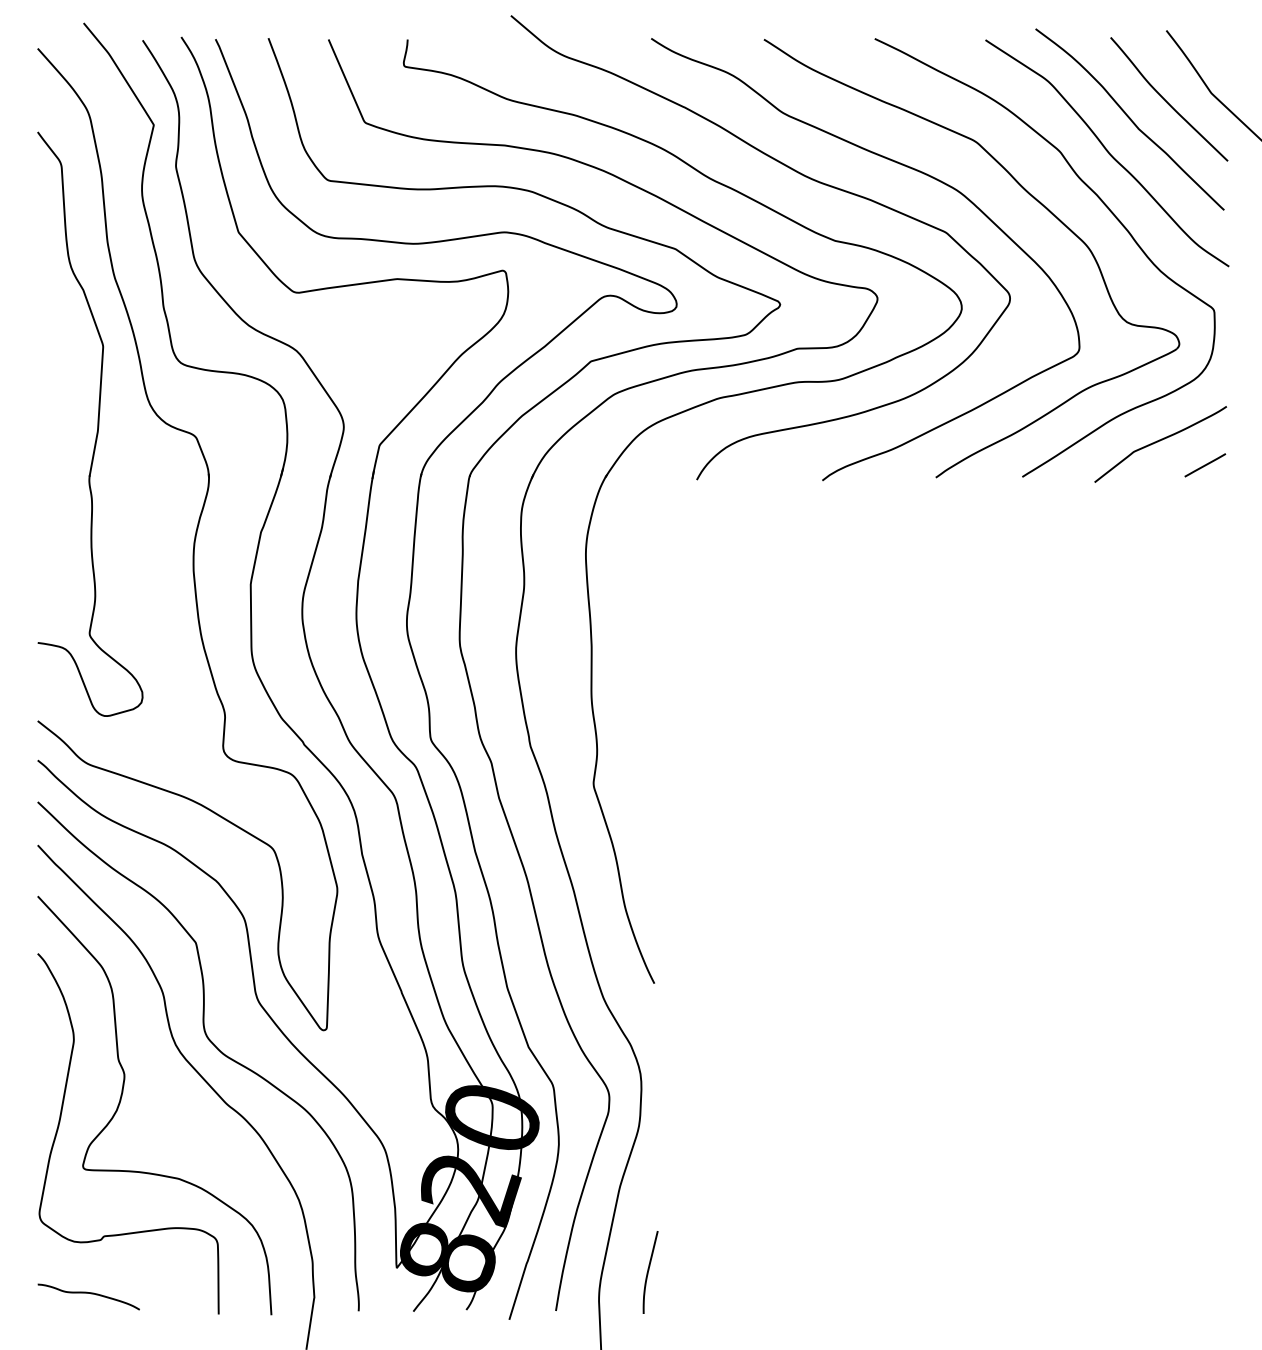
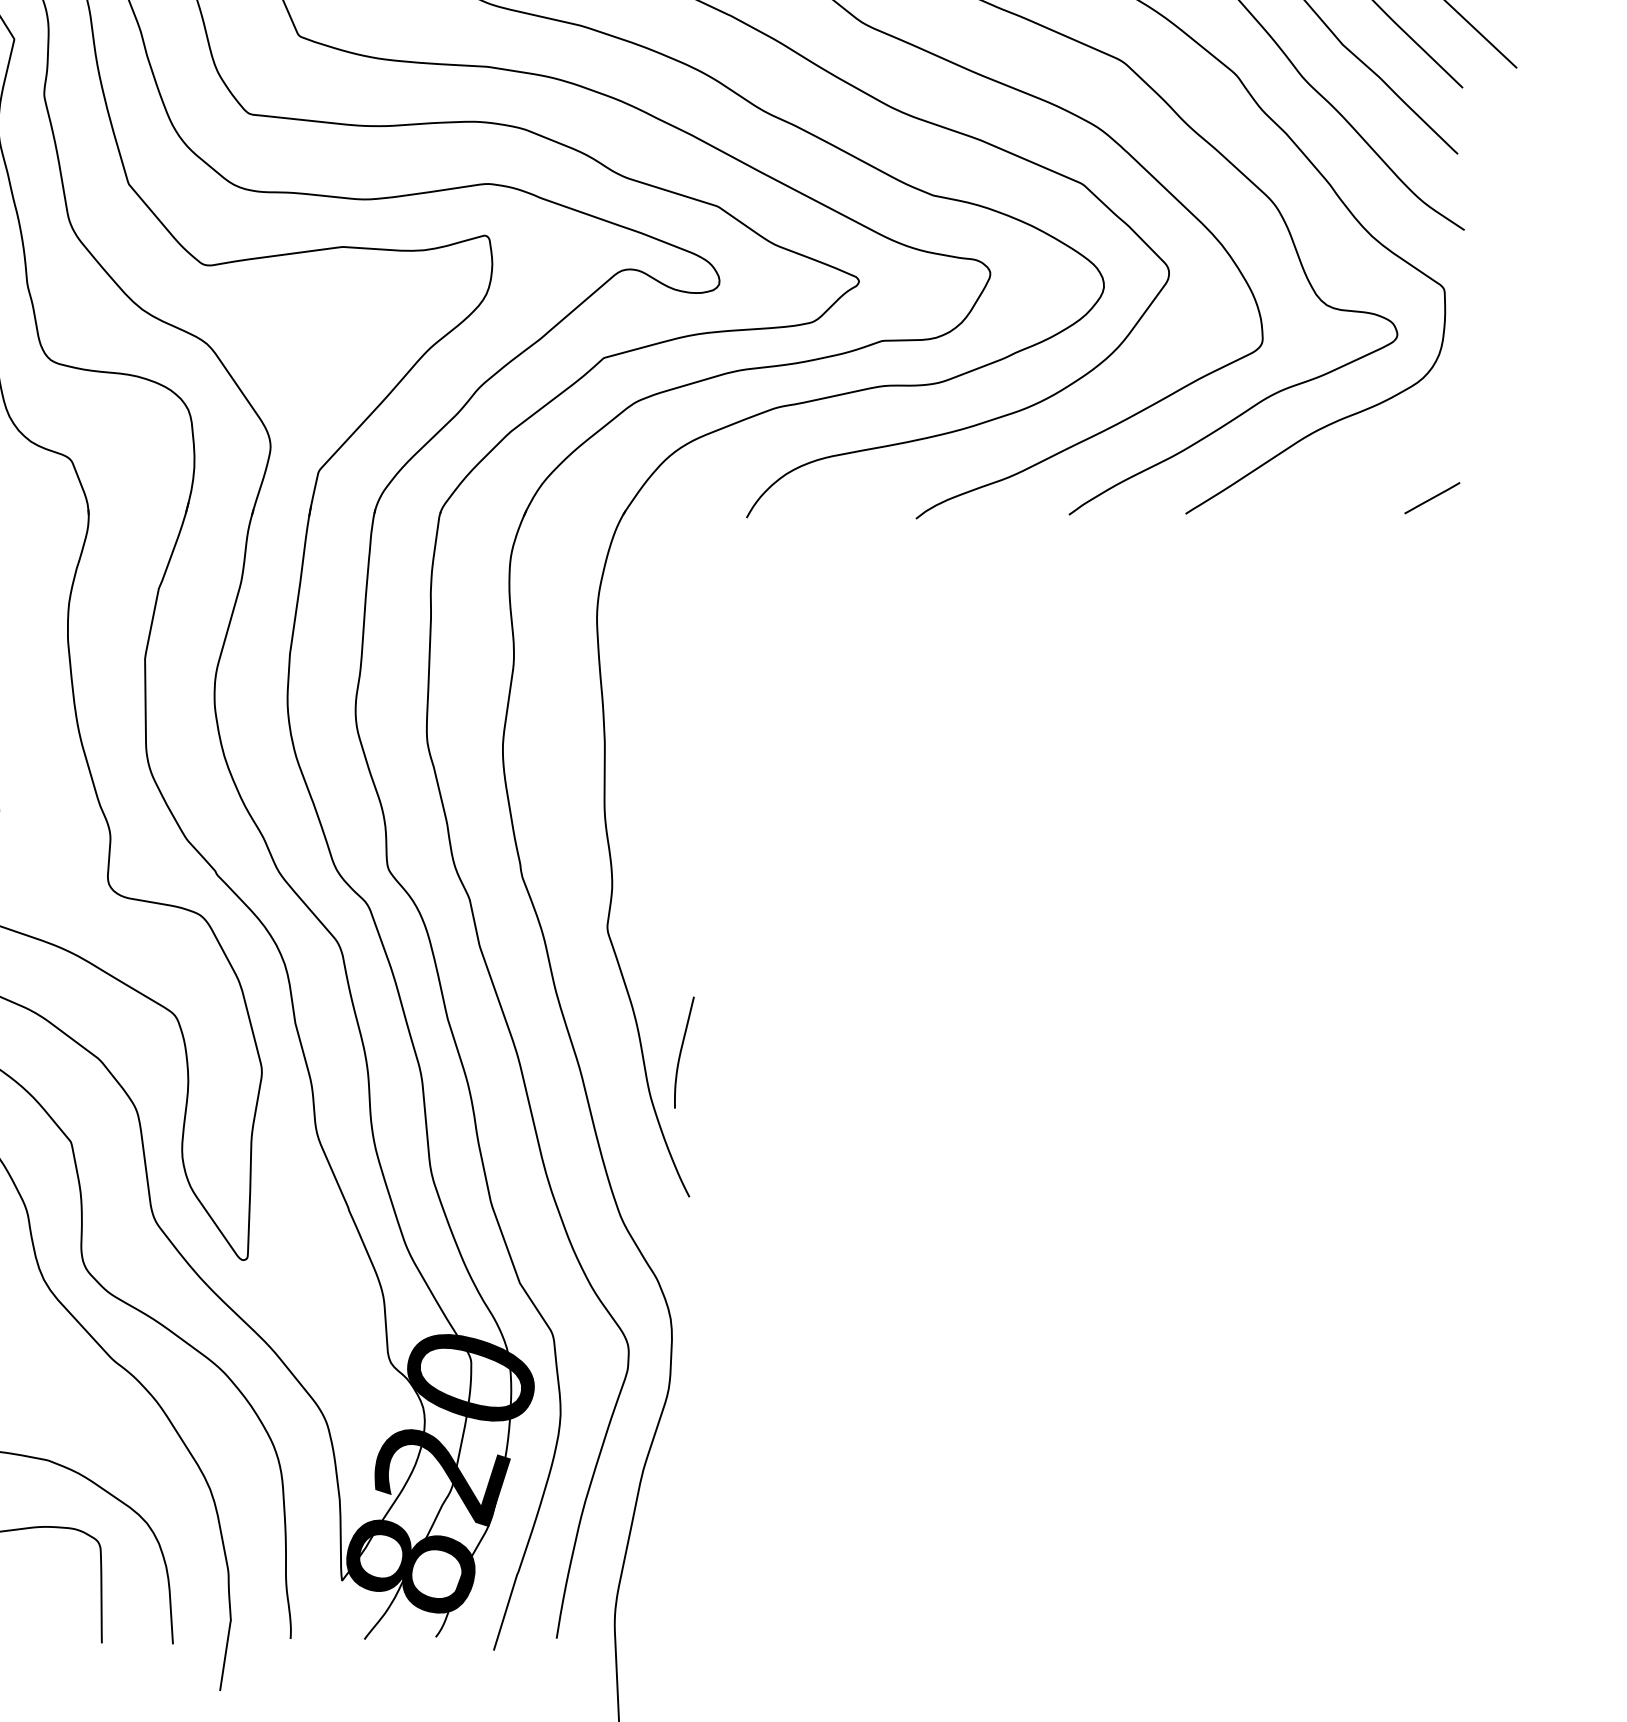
curve: (1158, 442) -> (1369, 467), removed
curve: (648, 1272) -> (681, 1052), moved

